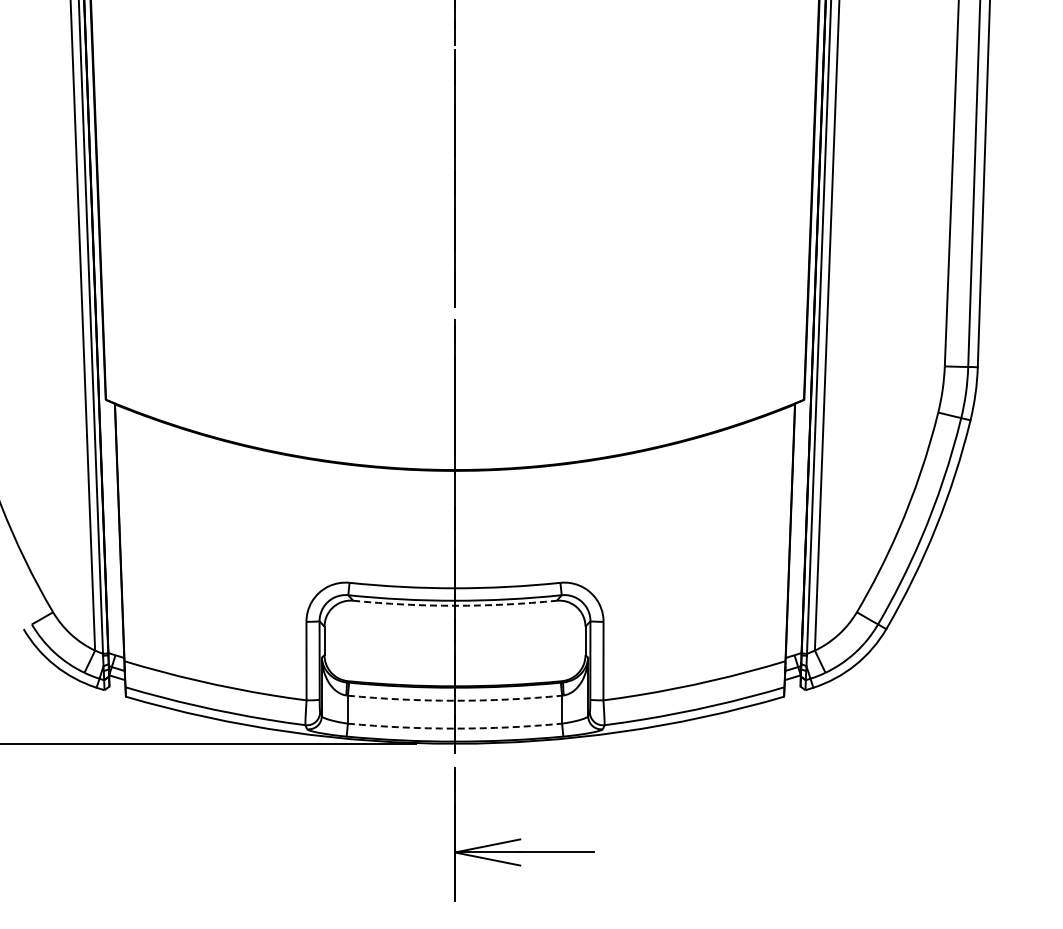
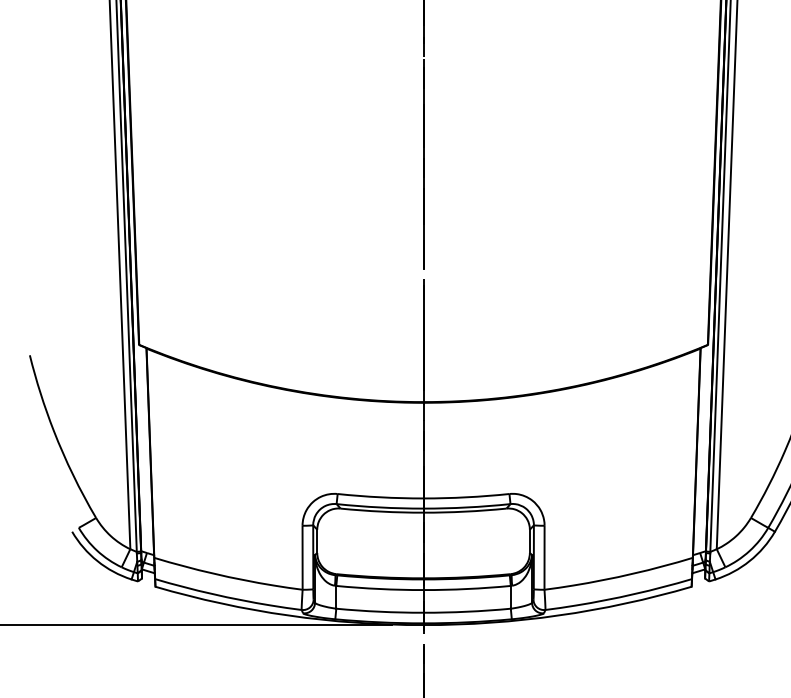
arc: (455, 605) -> (423, 512), dashed -> solid
arc: (455, 700) -> (423, 589), dashed -> solid
arc: (455, 728) -> (423, 612), dashed -> solid

